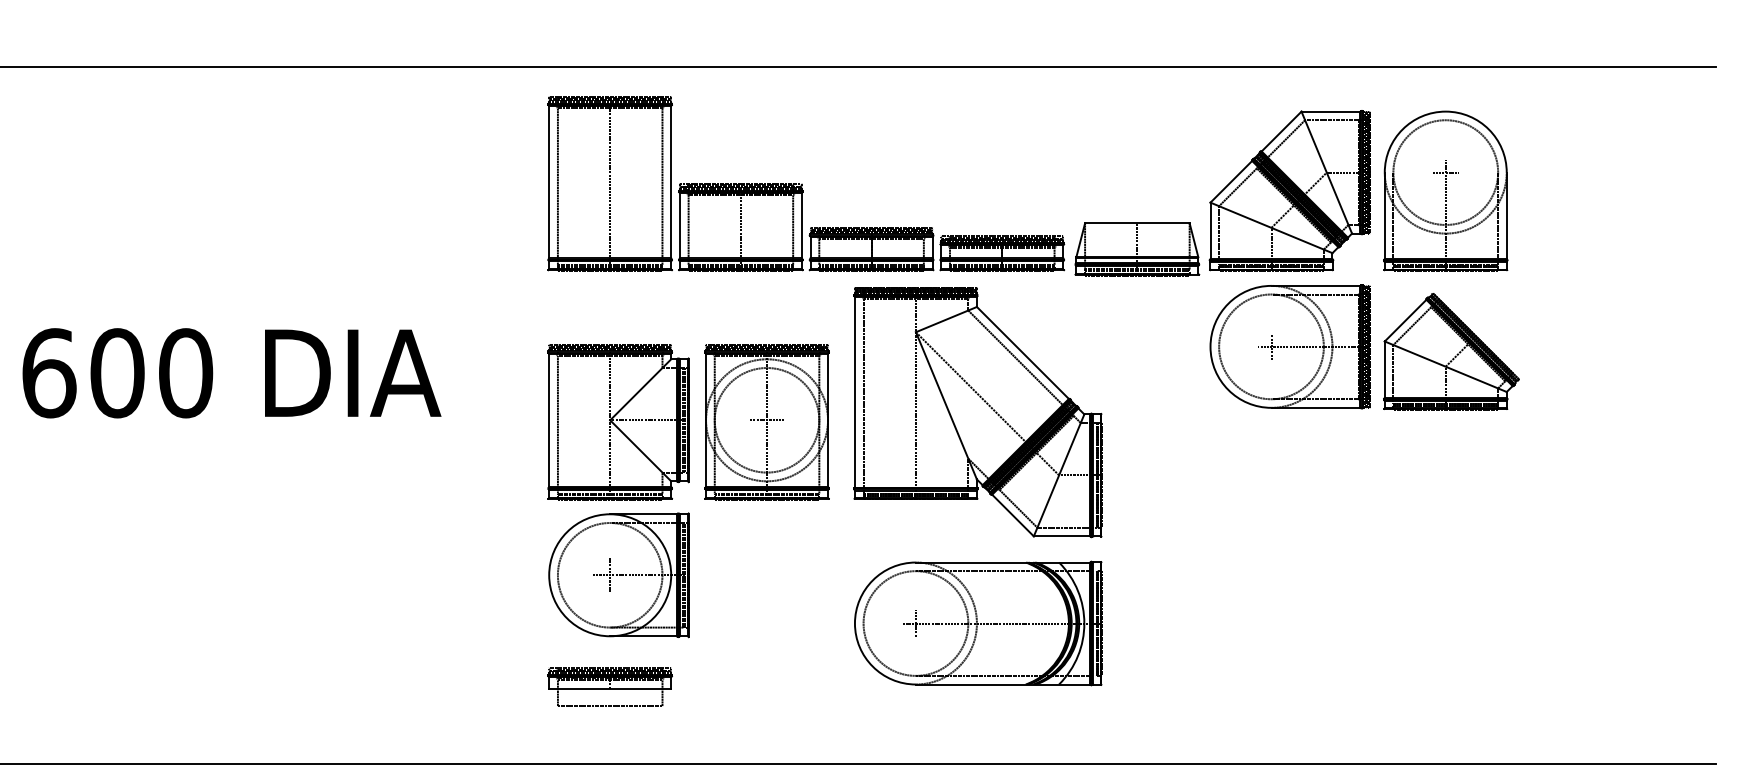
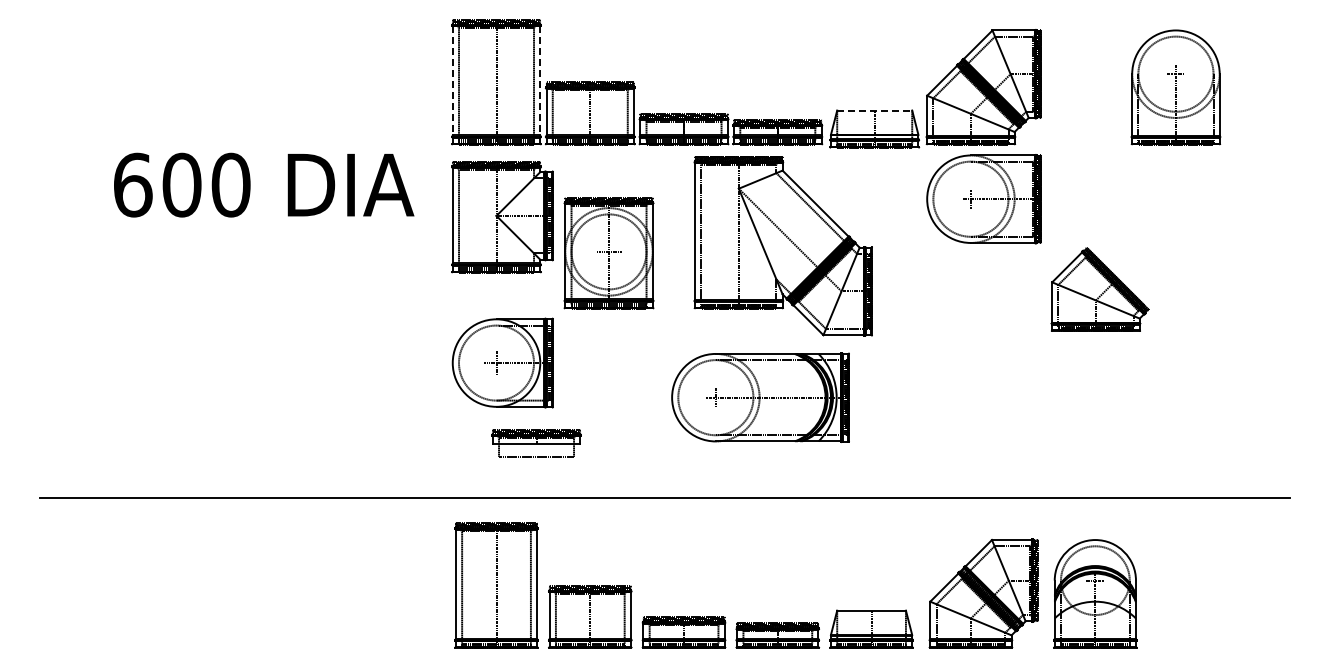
line: (548, 181) -> (452, 80), solid -> dashed
line: (671, 181) -> (540, 80), solid -> dashed
part: (1445, 191) -> (1175, 87), moved
line: (1137, 223) -> (874, 110), solid -> dashed
part: (1450, 351) -> (1099, 289), moved
text: (232, 372) -> (264, 184), moved
part: (976, 412) -> (782, 246), moved
part: (618, 422) -> (502, 217), moved
part: (610, 687) -> (536, 443), moved

